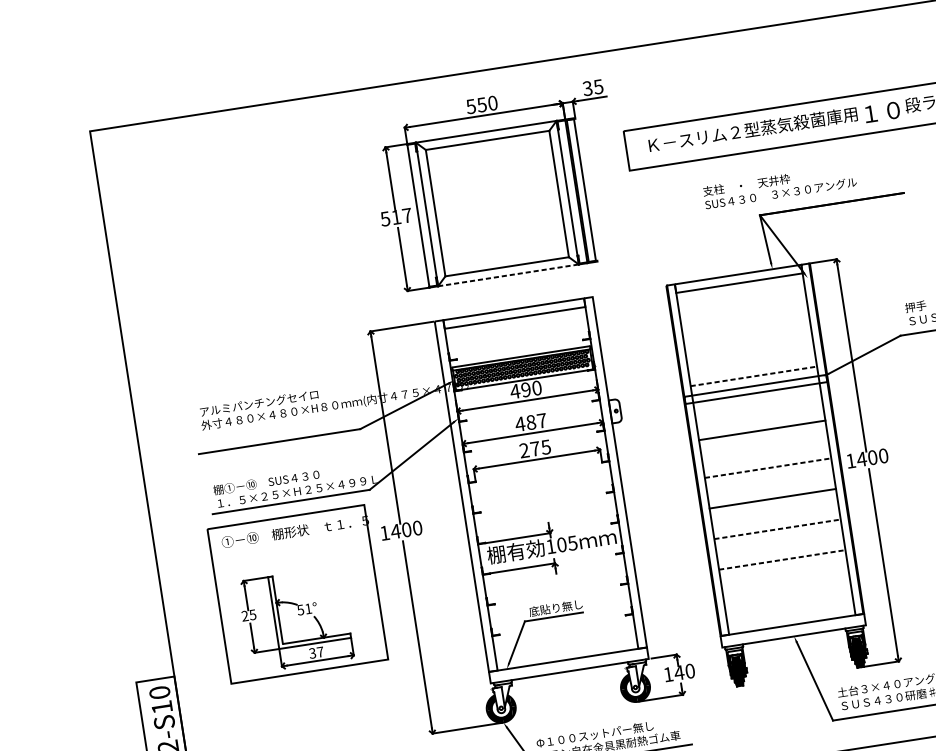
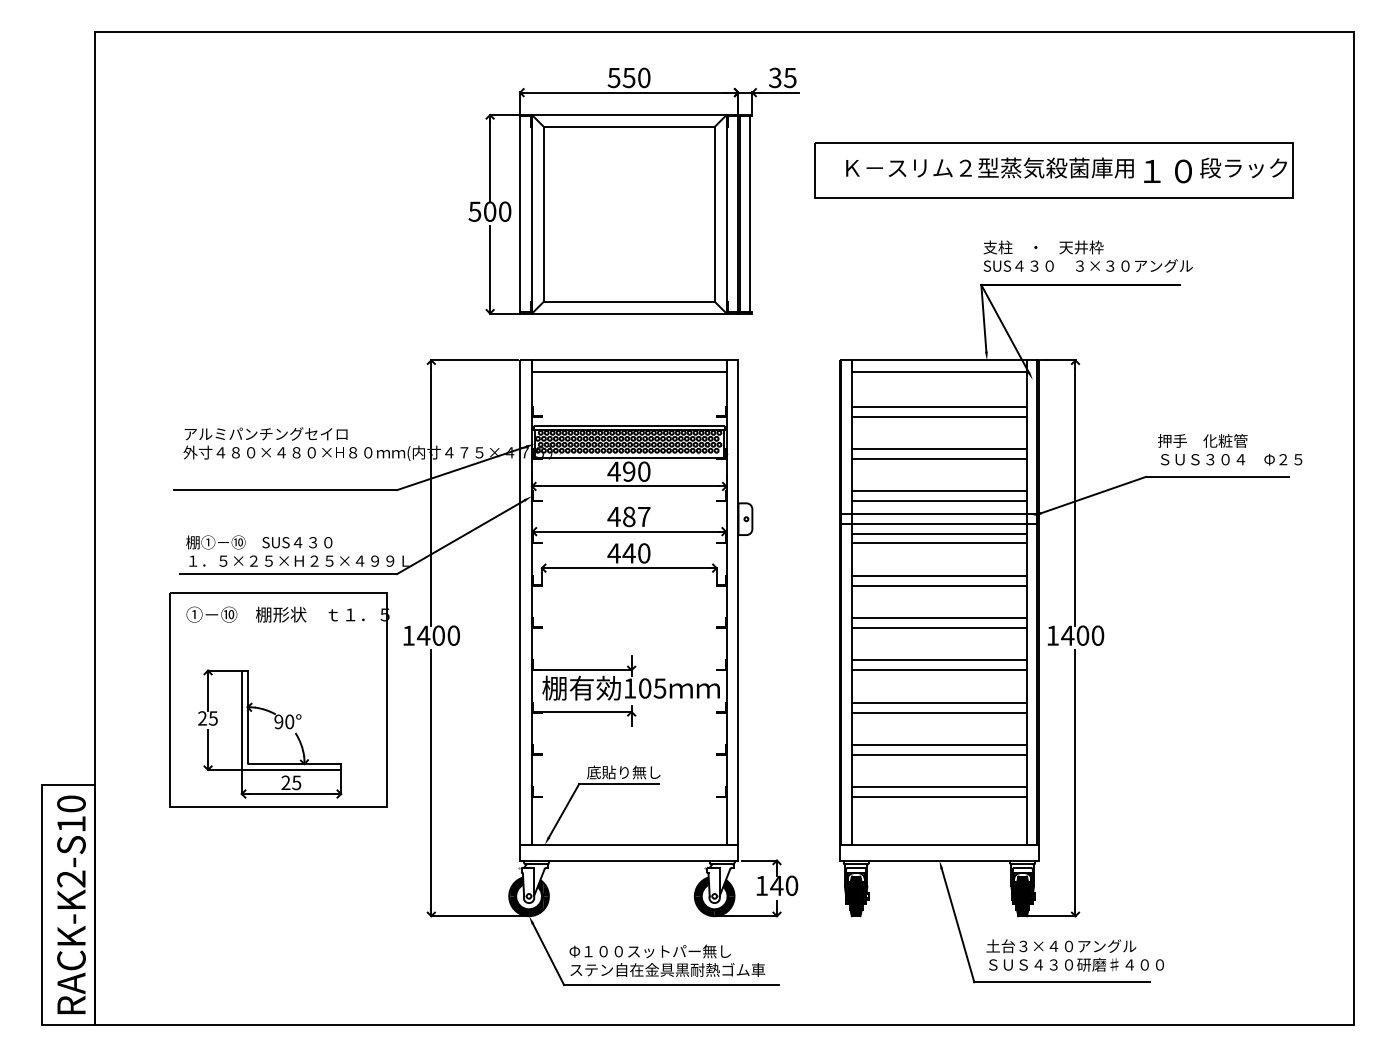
text: (779, 186) -> (1087, 256), moved
text: (401, 216) -> (497, 211), 517 -> 500
line: (508, 275) -> (629, 313), dashed -> solid
line: (743, 307) -> (939, 406), added
line: (744, 315) -> (939, 416), added
line: (748, 338) -> (939, 448), added
line: (749, 345) -> (939, 458), added
line: (752, 369) -> (939, 491), added
line: (753, 376) -> (939, 501), dashed -> solid
line: (757, 399) -> (939, 533), added
line: (758, 407) -> (939, 543), added
line: (763, 437) -> (939, 585), added
text: (534, 449) -> (628, 553), 275 -> 440
line: (767, 461) -> (939, 618), added
line: (768, 468) -> (939, 628), dashed -> solid
line: (771, 491) -> (939, 660), added
line: (776, 522) -> (939, 702), added
line: (777, 529) -> (939, 712), dashed -> solid
line: (781, 552) -> (939, 744), added
line: (782, 559) -> (939, 754), dashed -> solid
line: (785, 583) -> (939, 787), added
line: (787, 590) -> (939, 797), added
text: (304, 609) -> (284, 721), 51° -> 90°
text: (316, 652) -> (291, 782), 37 -> 25

